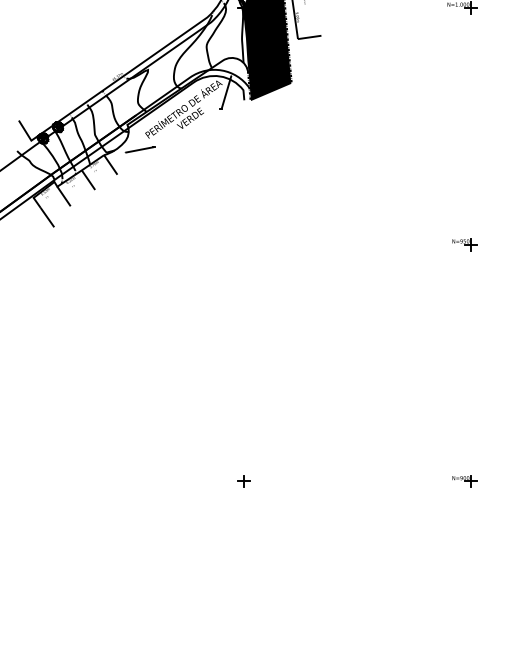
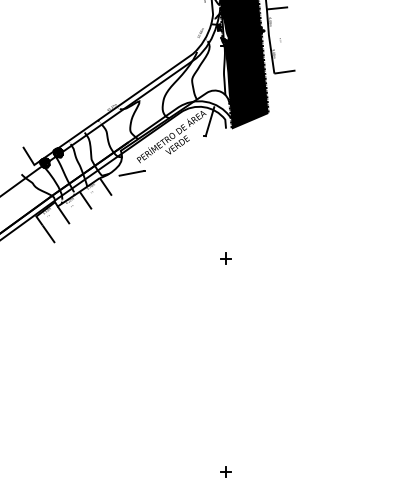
part: (243, 244) -> (225, 258), added

